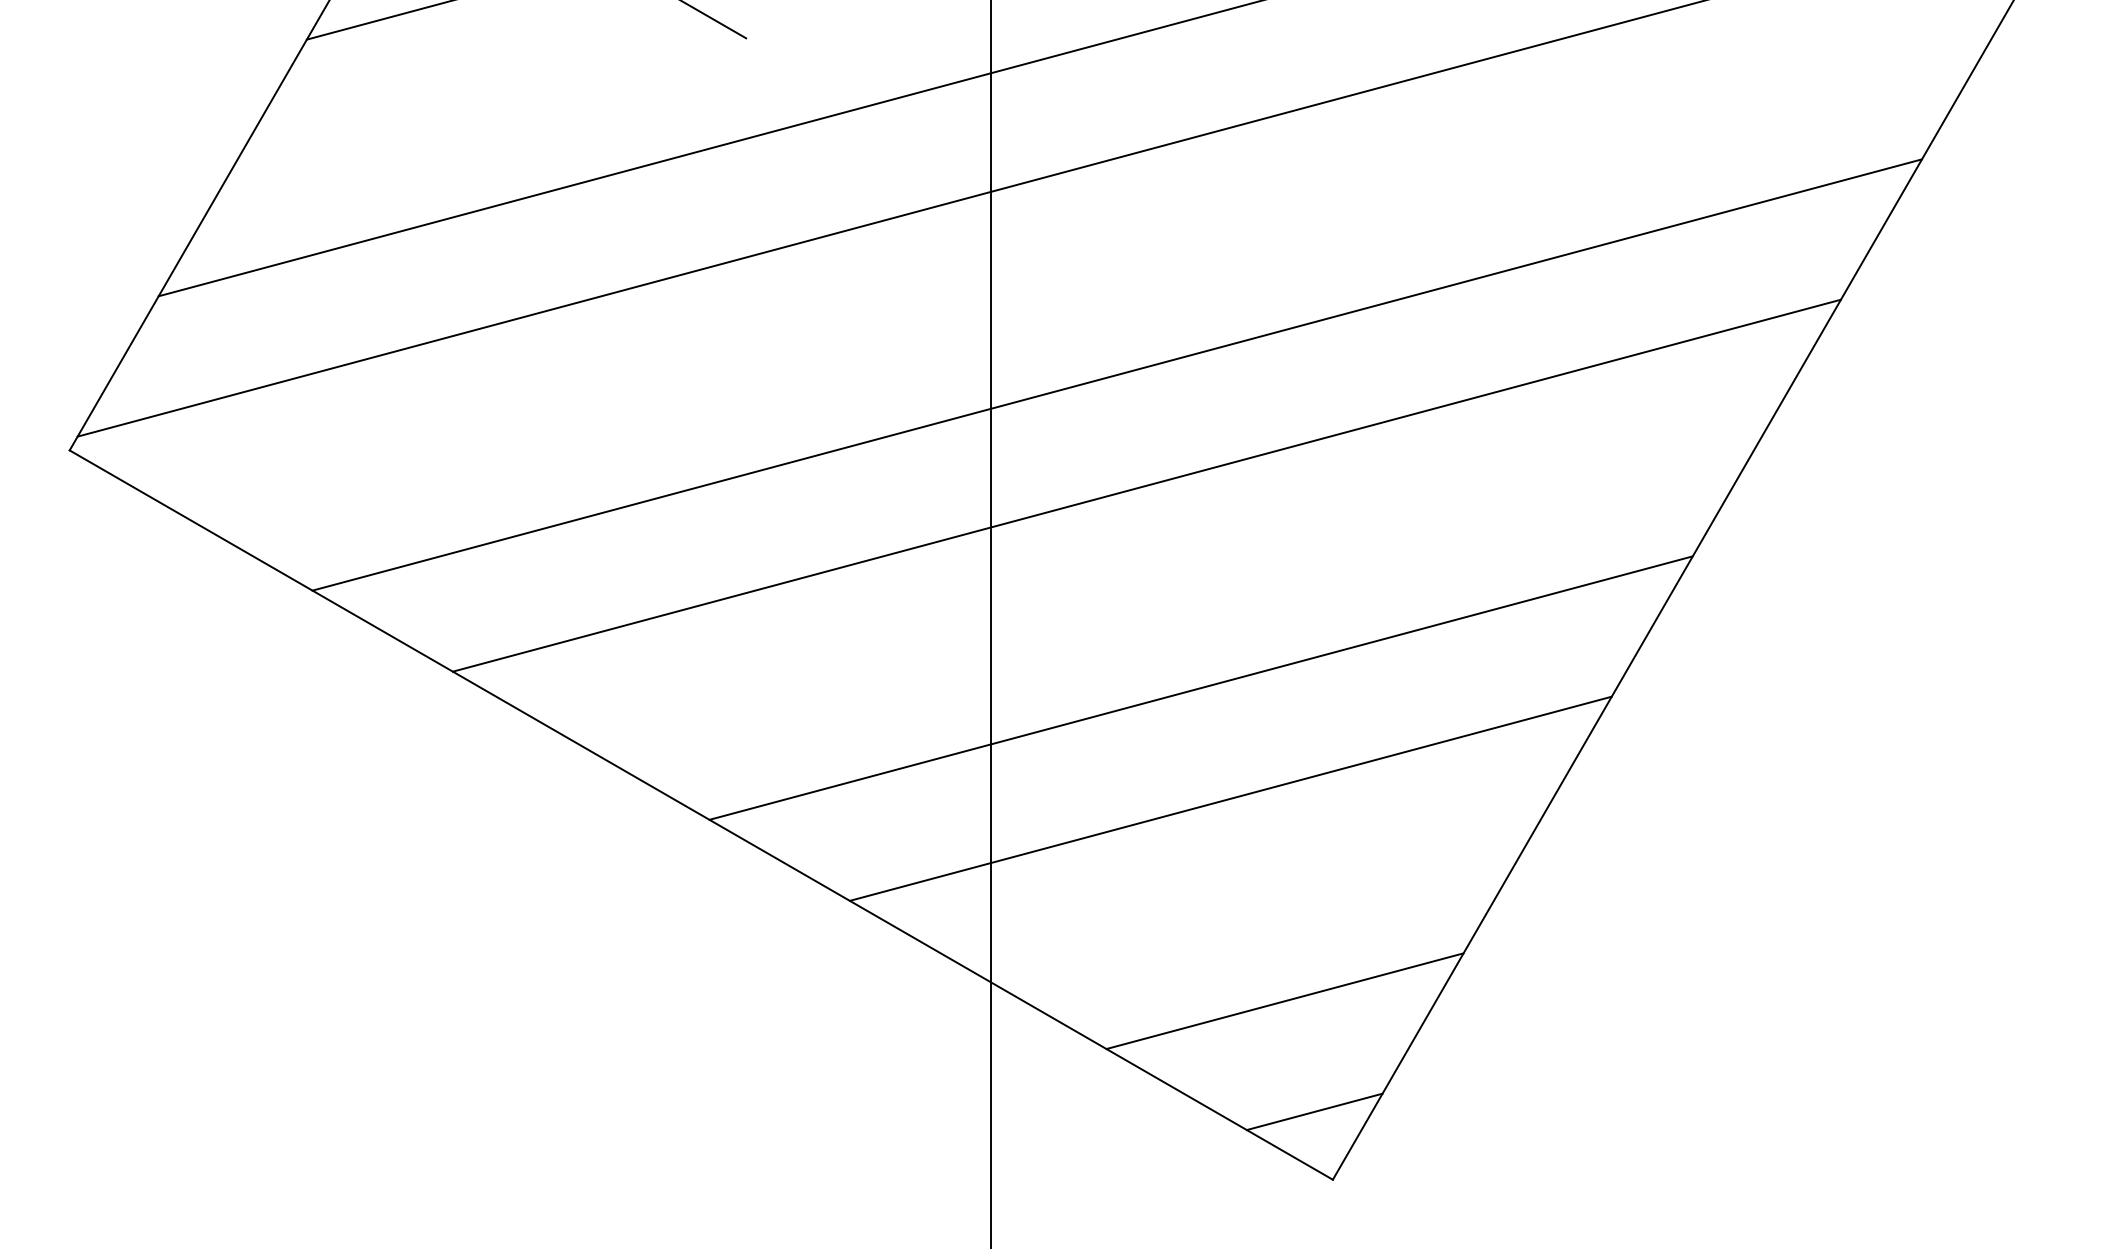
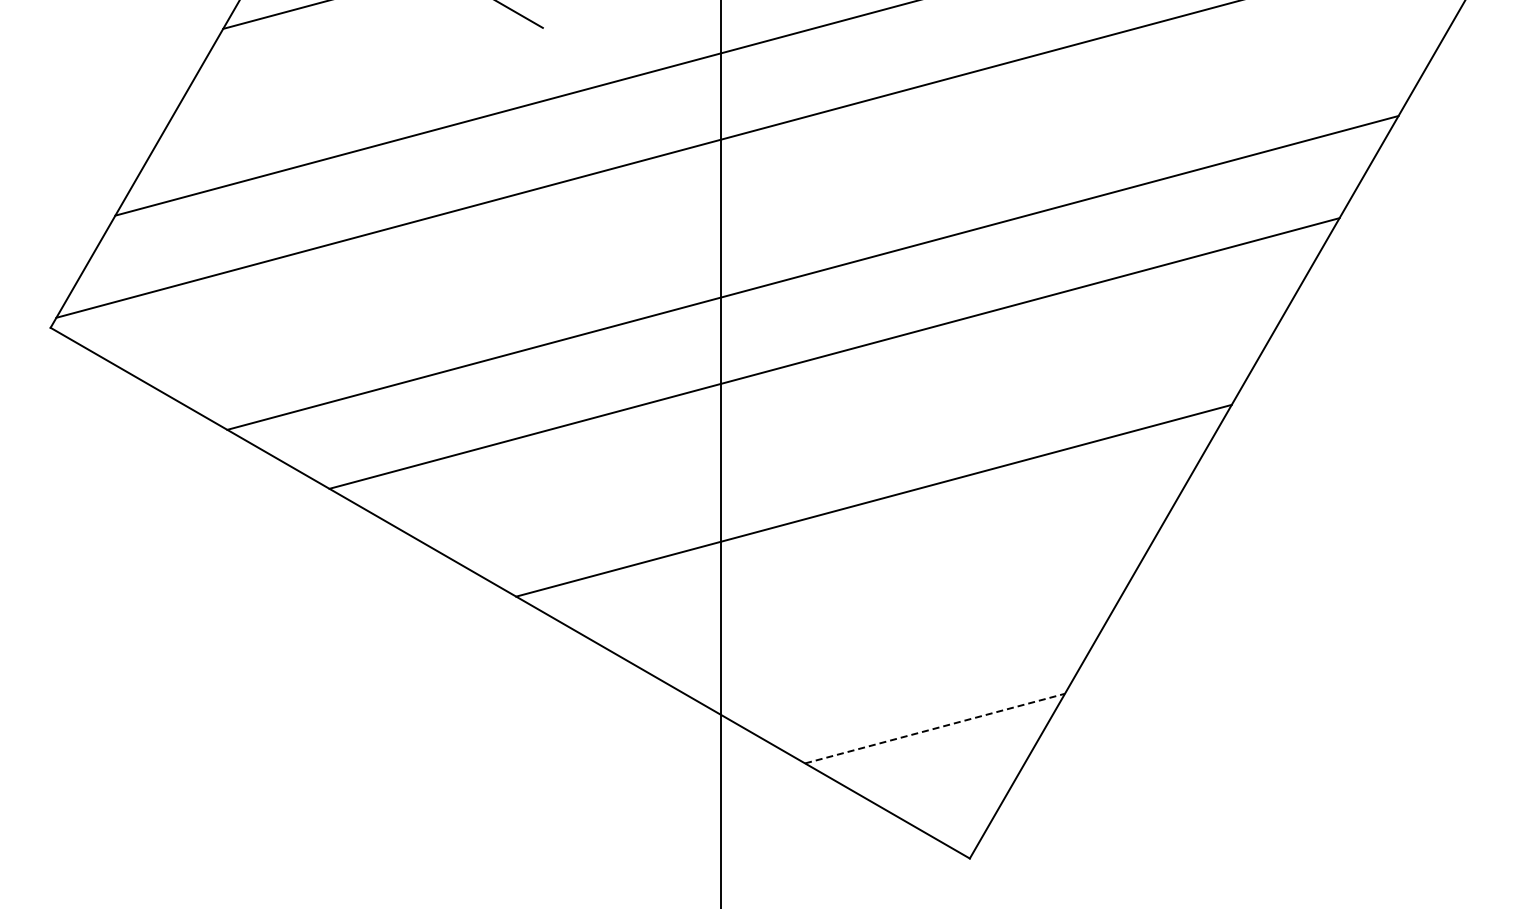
line: (1230, 799) -> (895, 581), removed
line: (1285, 1001) -> (935, 728), solid -> dashed
line: (1314, 1110) -> (956, 808), removed

